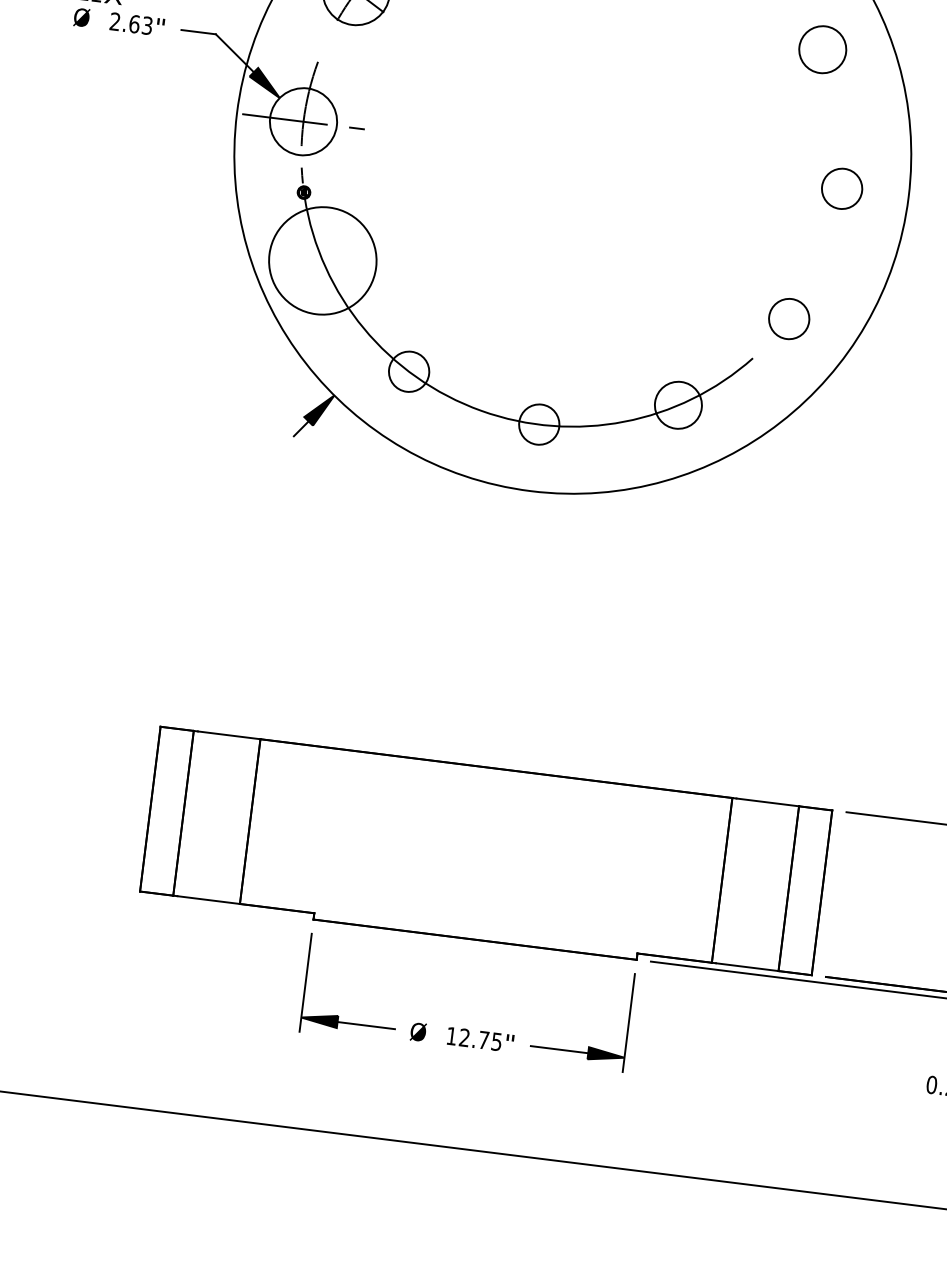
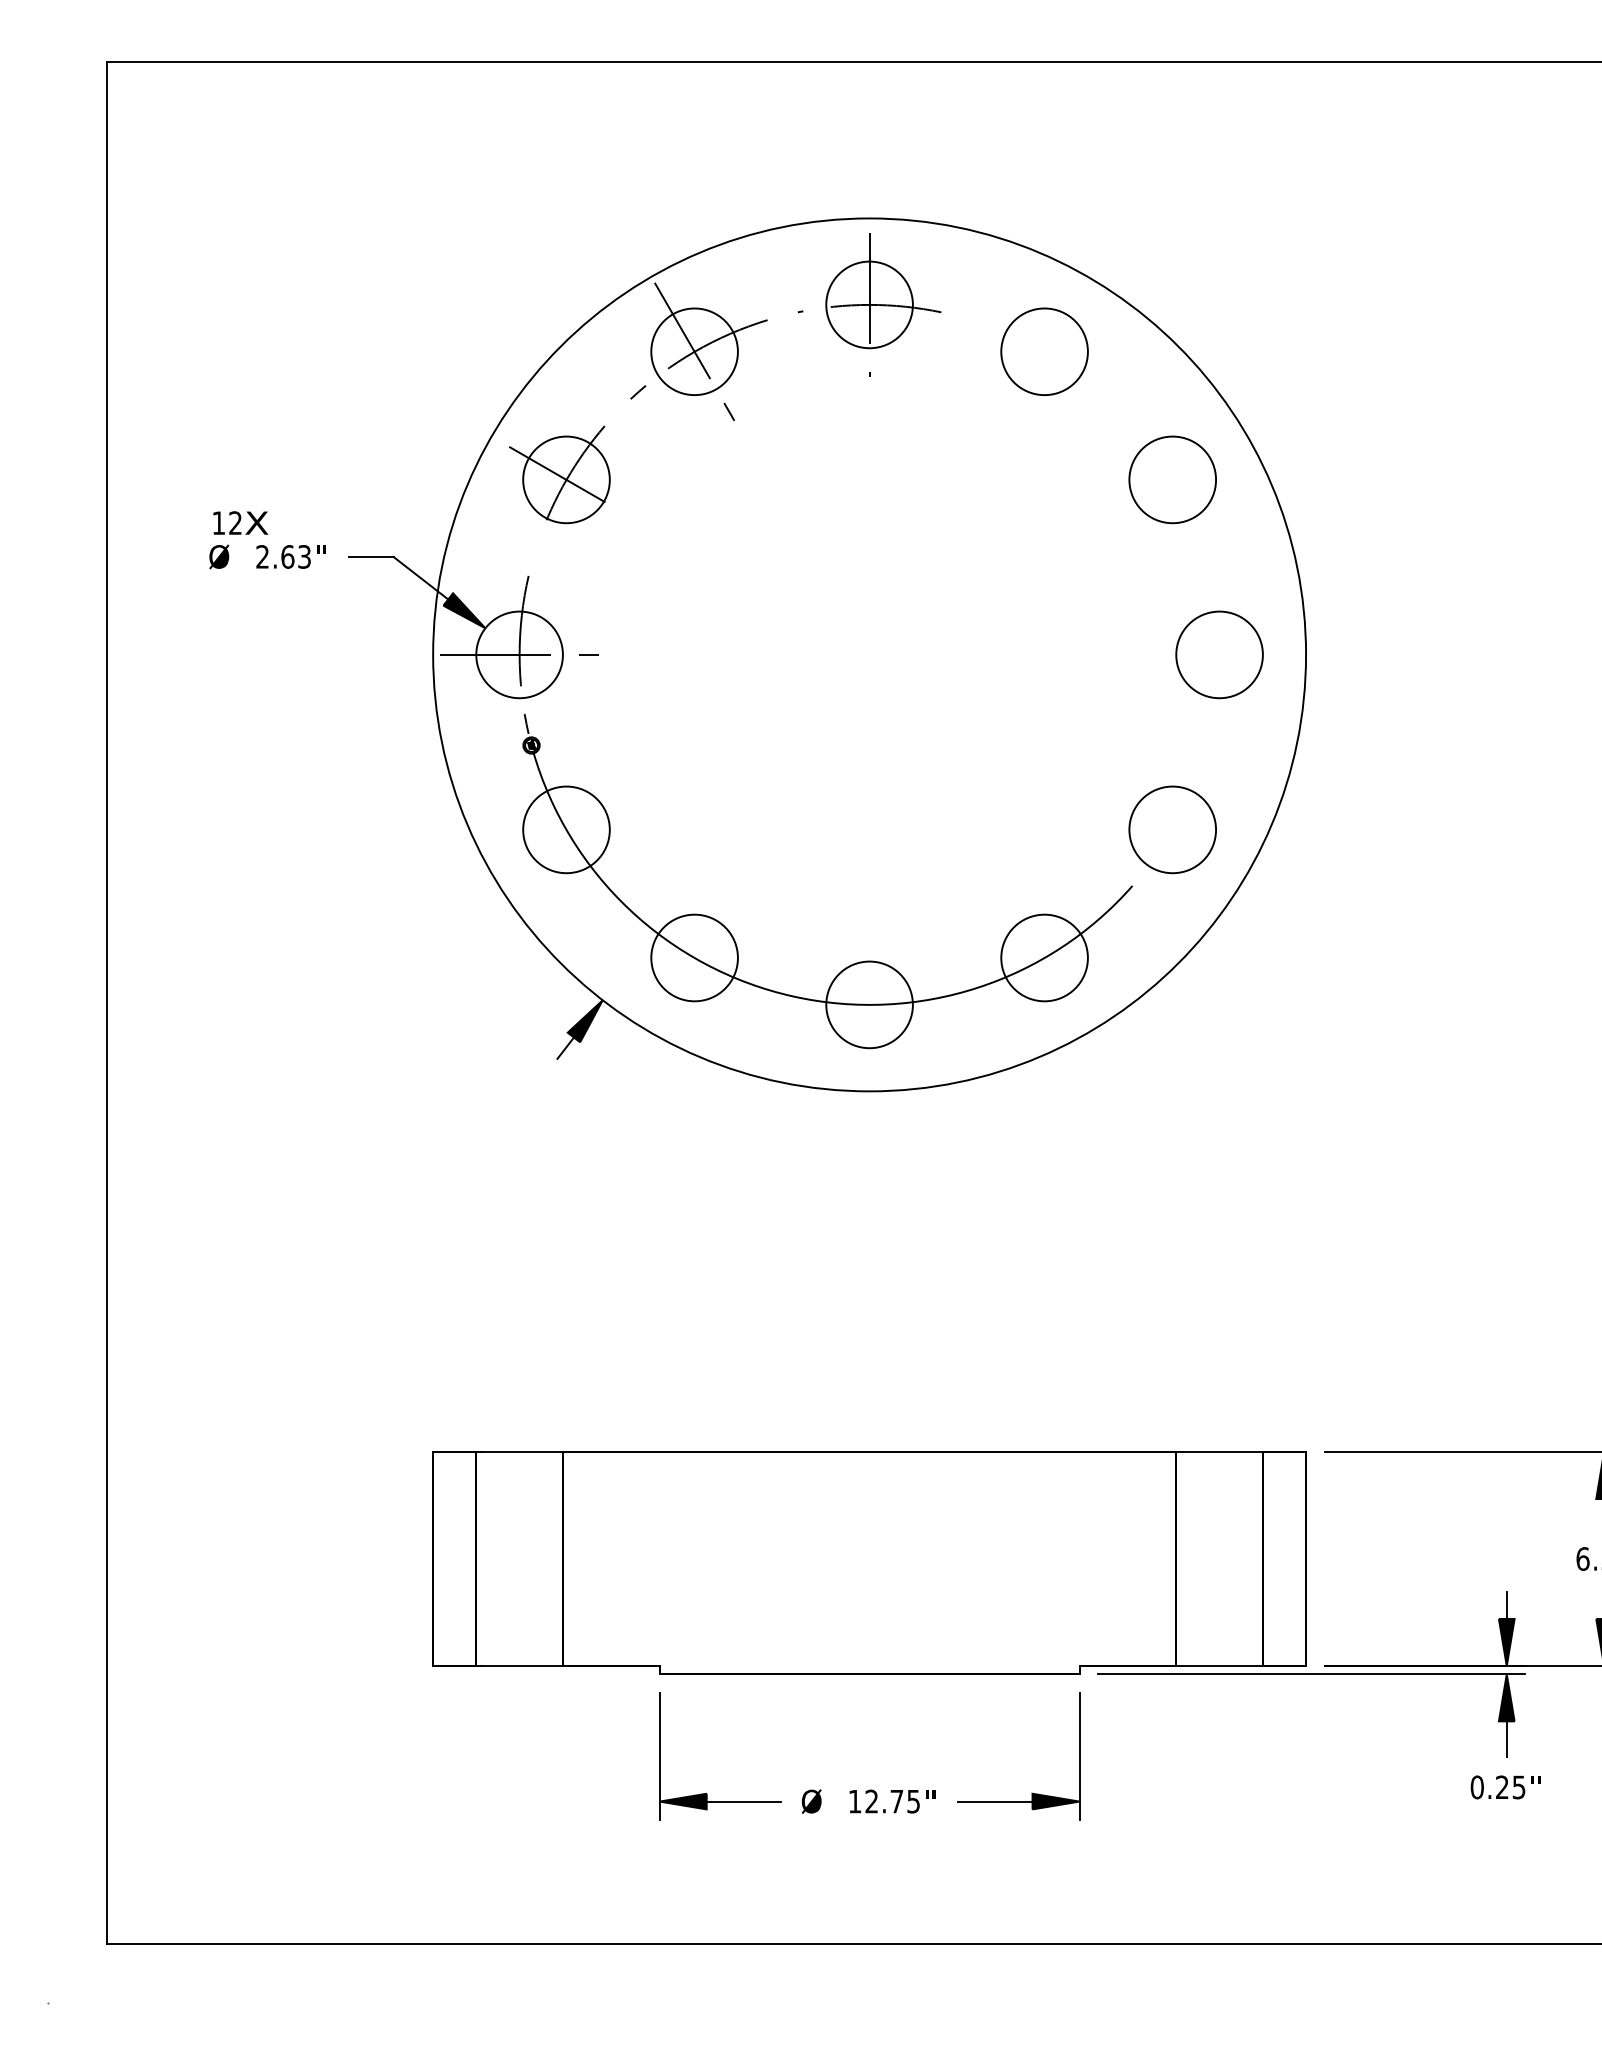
circle: (822, 49) -> (1172, 479), size x1.43
circle: (842, 188) -> (1219, 654), size x1.67
circle: (322, 260) -> (566, 829), size x0.62
circle: (789, 318) -> (1172, 829), size x1.67
circle: (409, 371) -> (694, 957), size x1.67
circle: (678, 404) -> (1044, 957), size x1.43
circle: (539, 424) -> (869, 1004), size x1.67

